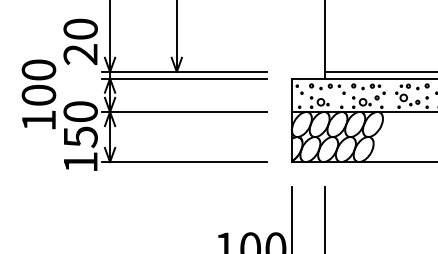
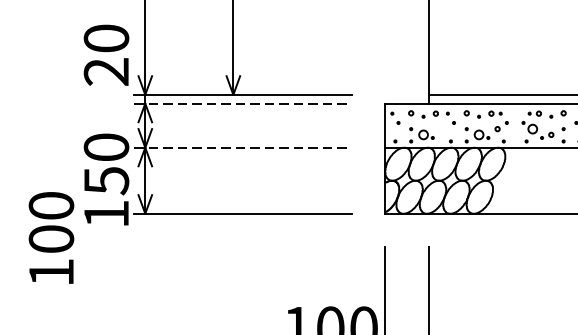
line: (184, 78) -> (243, 103), solid -> dashed
text: (38, 94) -> (50, 238), moved
line: (184, 111) -> (243, 147), solid -> dashed

